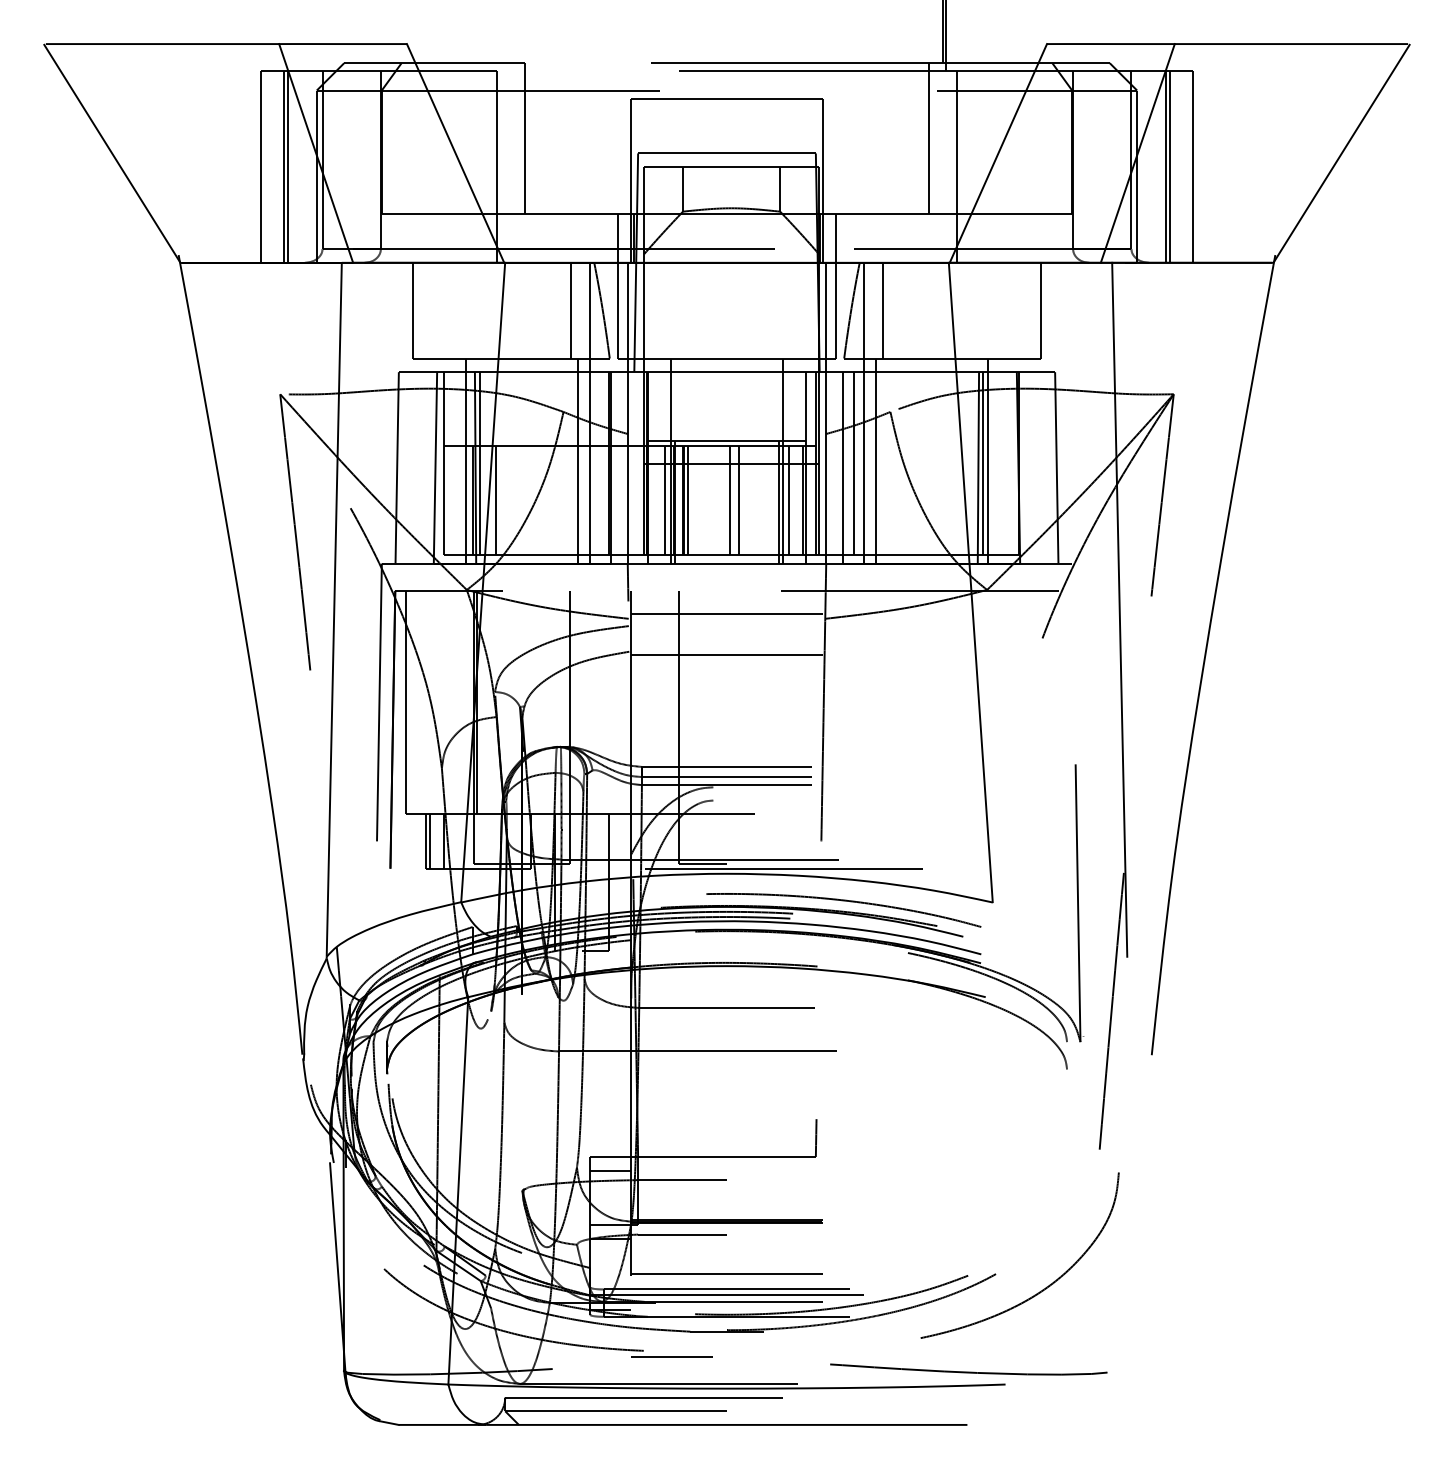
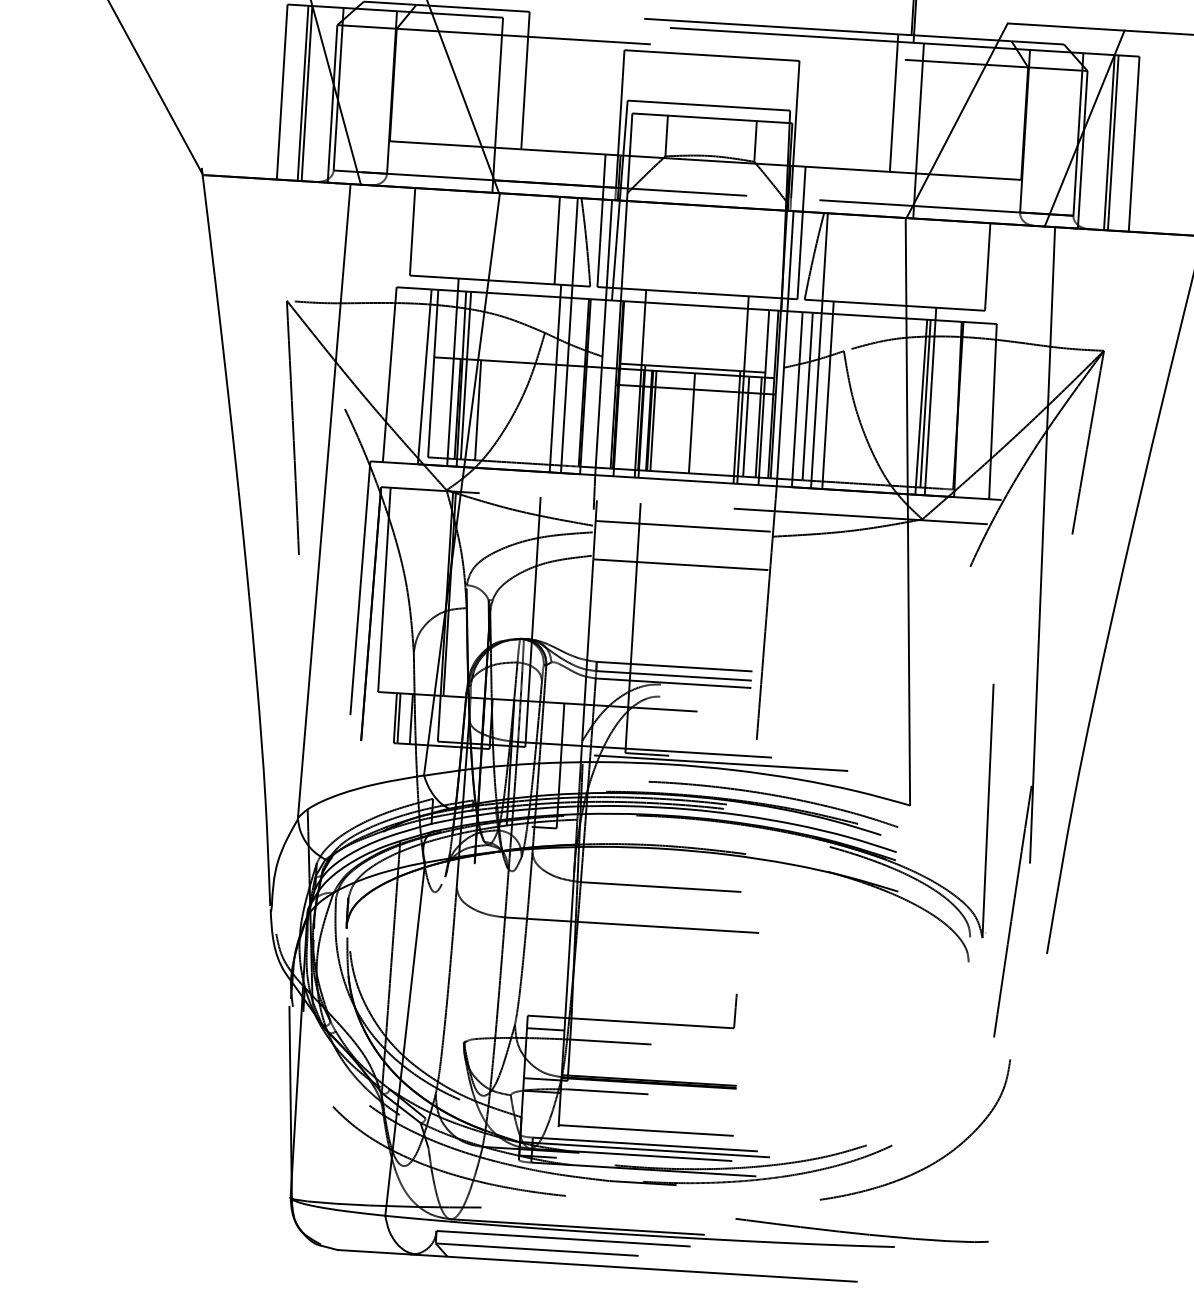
line: (883, 310) -> (843, 257), removed
line: (664, 500) -> (632, 419), removed
line: (738, 500) -> (700, 423), removed
line: (672, 1356) -> (591, 1202), removed

